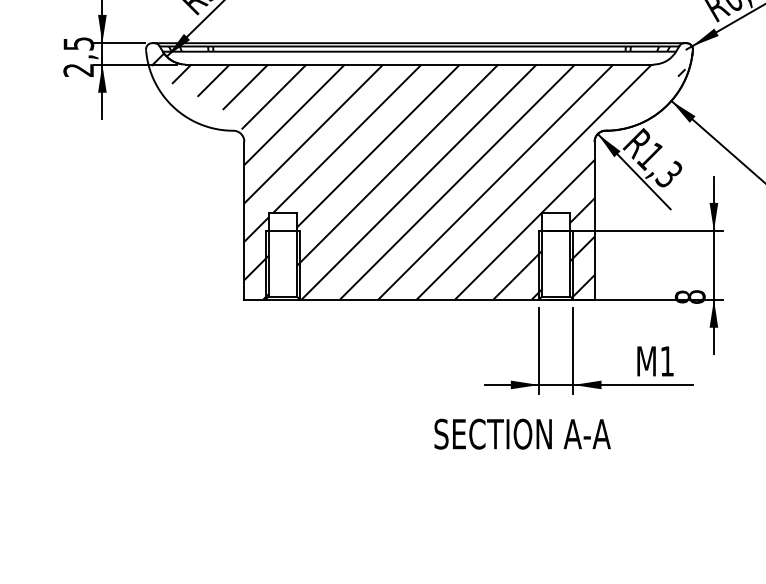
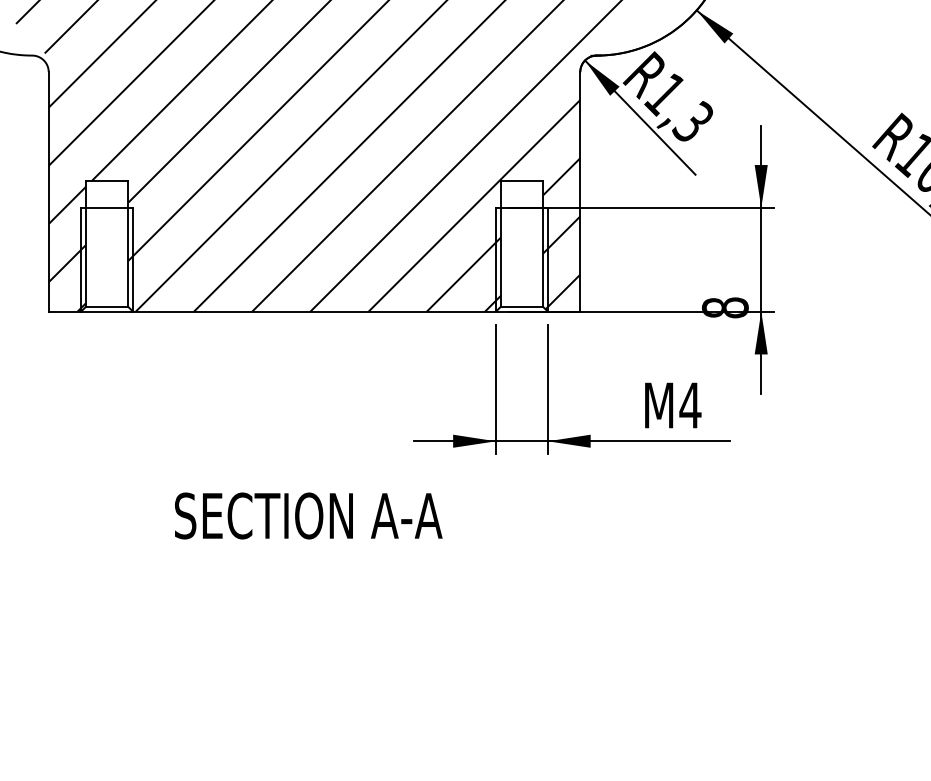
text: (667, 361) -> (690, 405), M1 -> M4
text: (522, 433) -> (308, 514), moved

